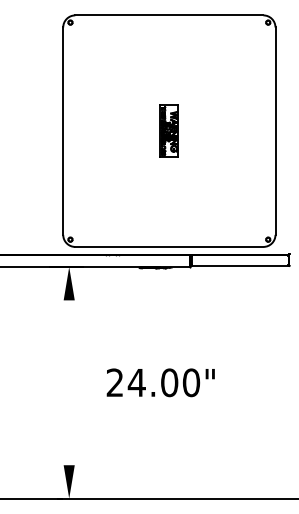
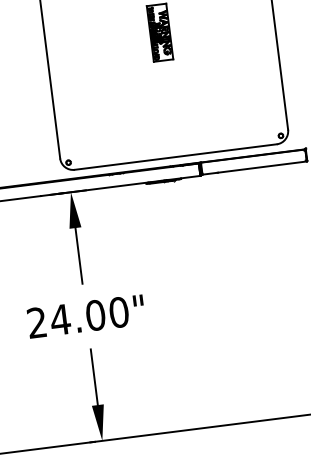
line: (69, 326) -> (79, 256), added
text: (160, 382) -> (85, 316), moved
line: (69, 439) -> (94, 377), added

